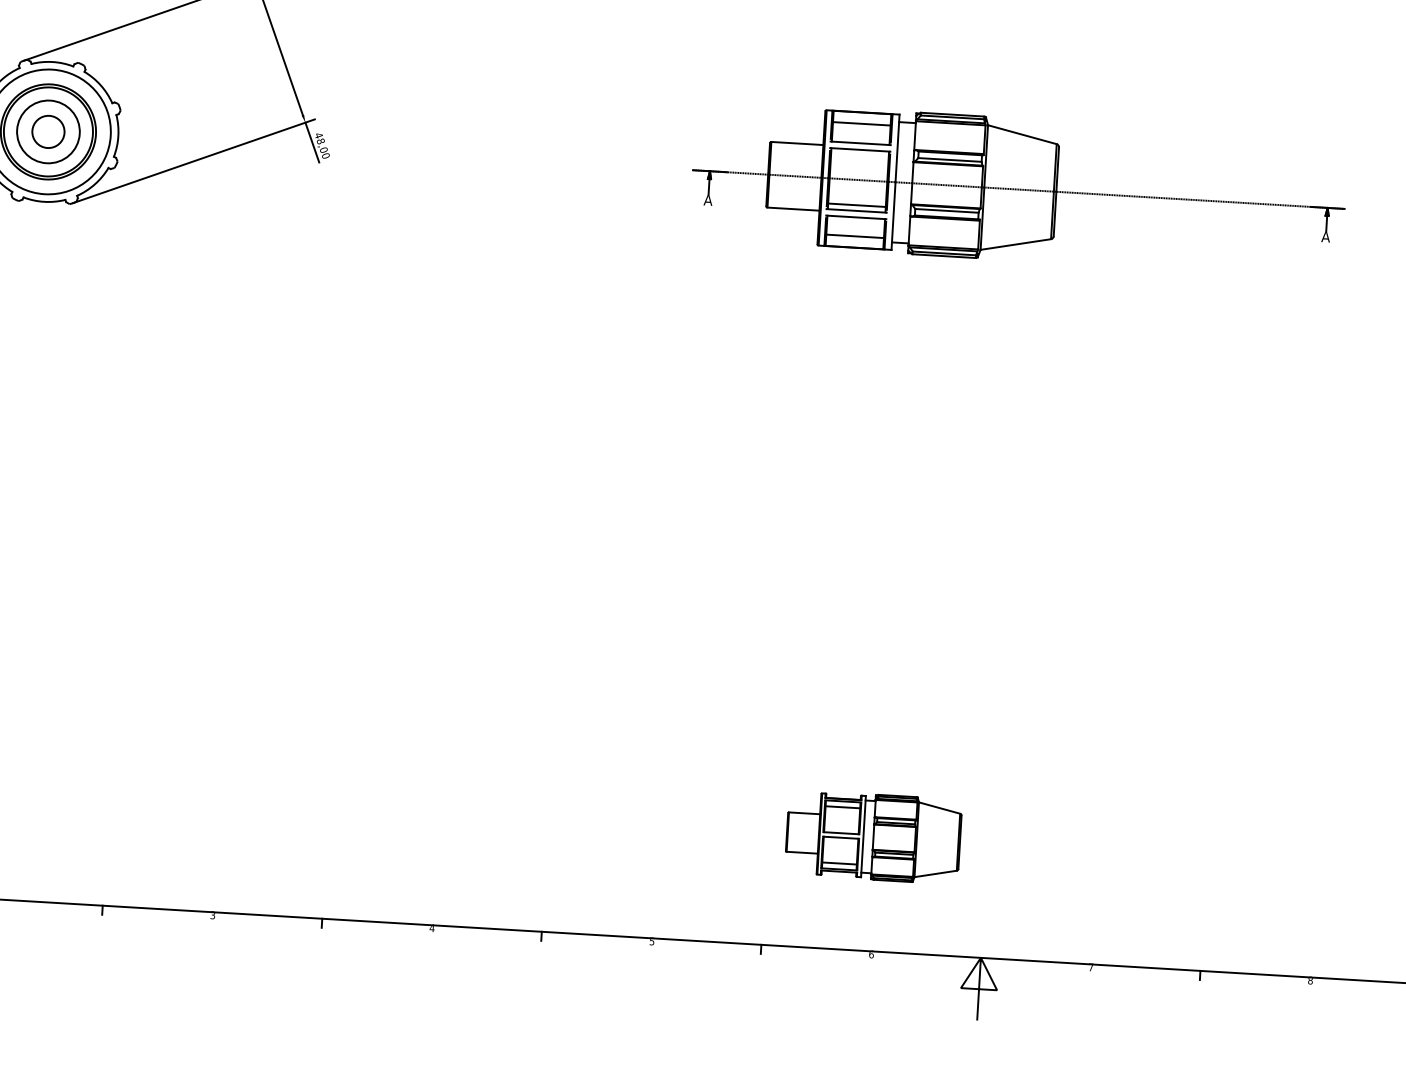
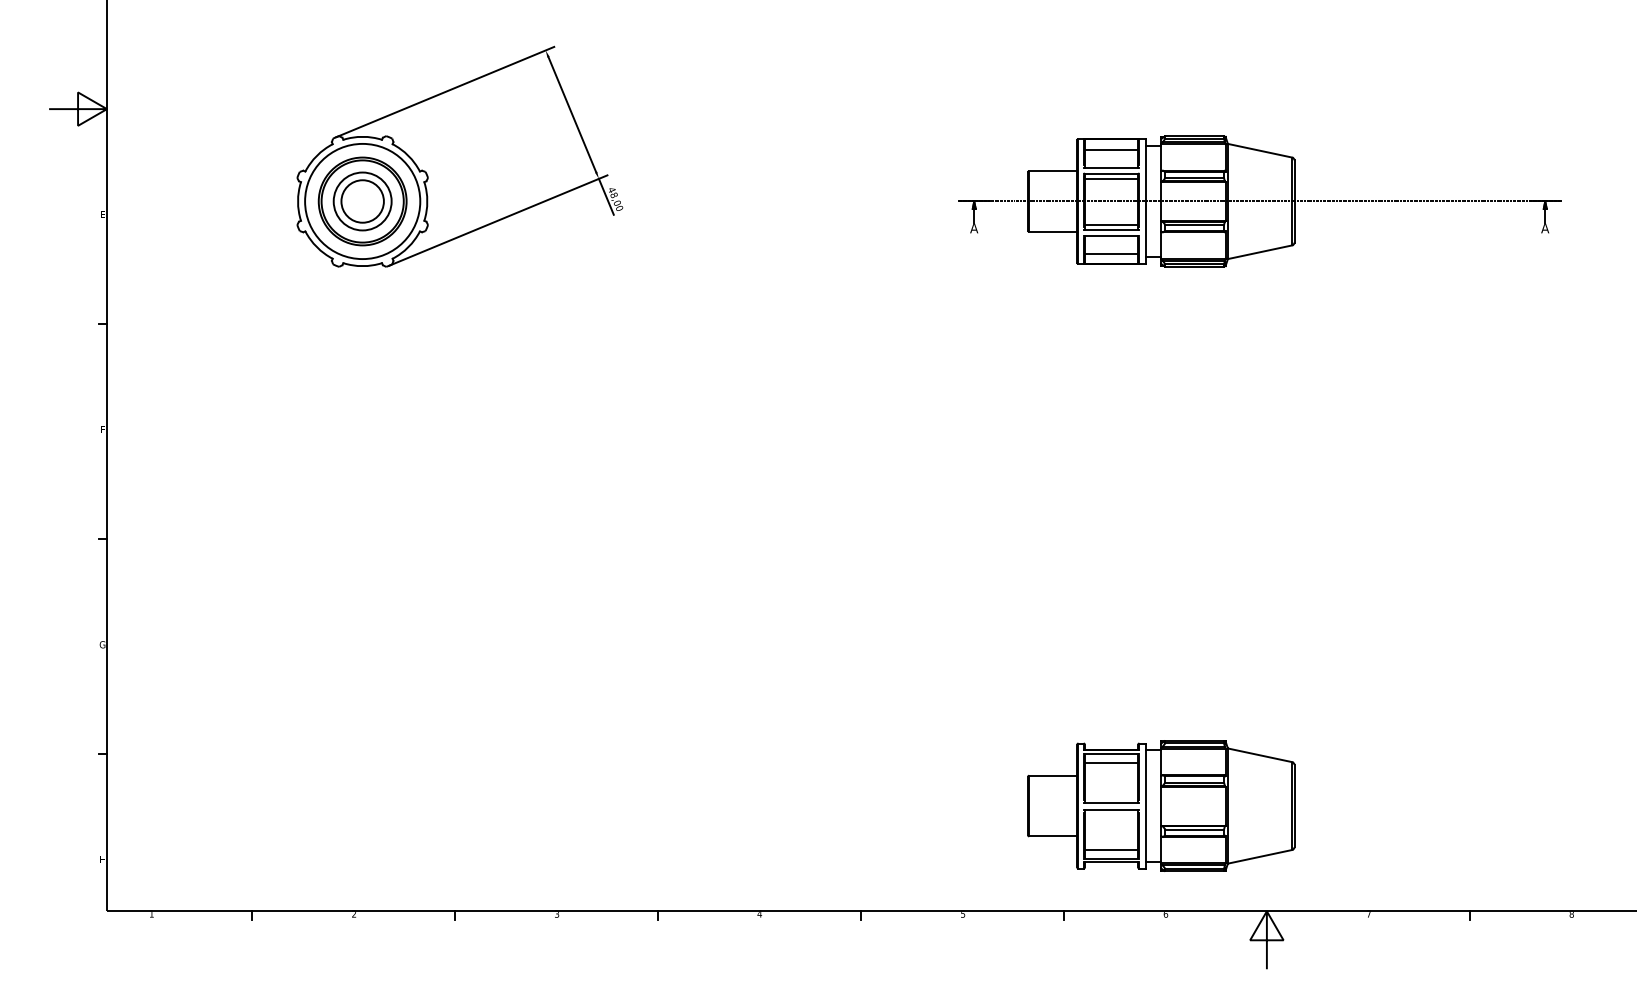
circle: (48, 131) -> (362, 201), size x1.43
line: (859, 155) -> (1111, 178), added
part: (873, 836) -> (1161, 805), size x1.67

